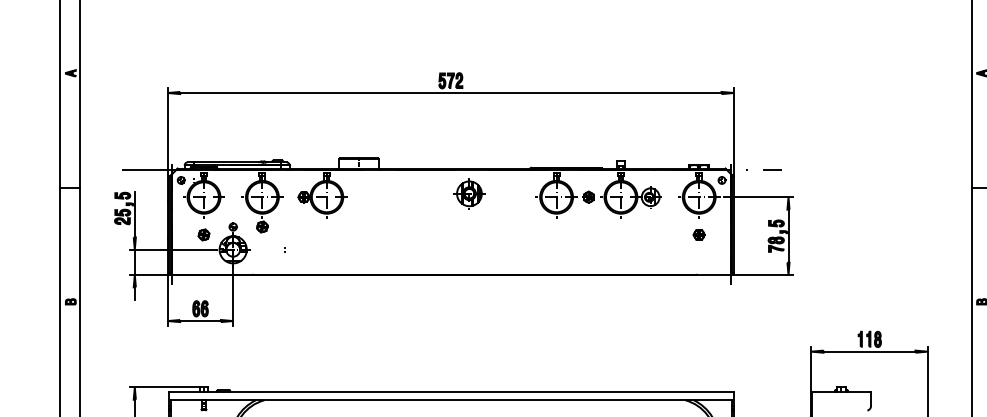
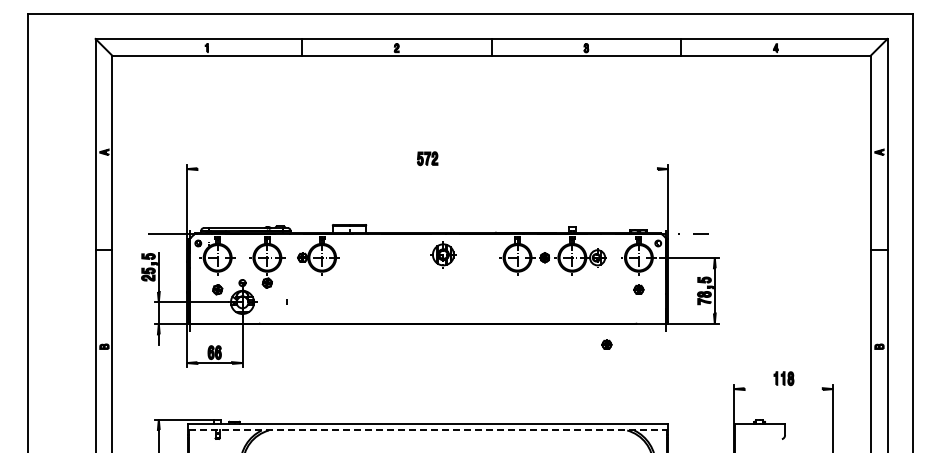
line: (450, 93) -> (427, 169), removed
part: (661, 299) -> (606, 344), added
line: (869, 352) -> (783, 389), removed
line: (451, 400) -> (428, 430), solid -> dashed

